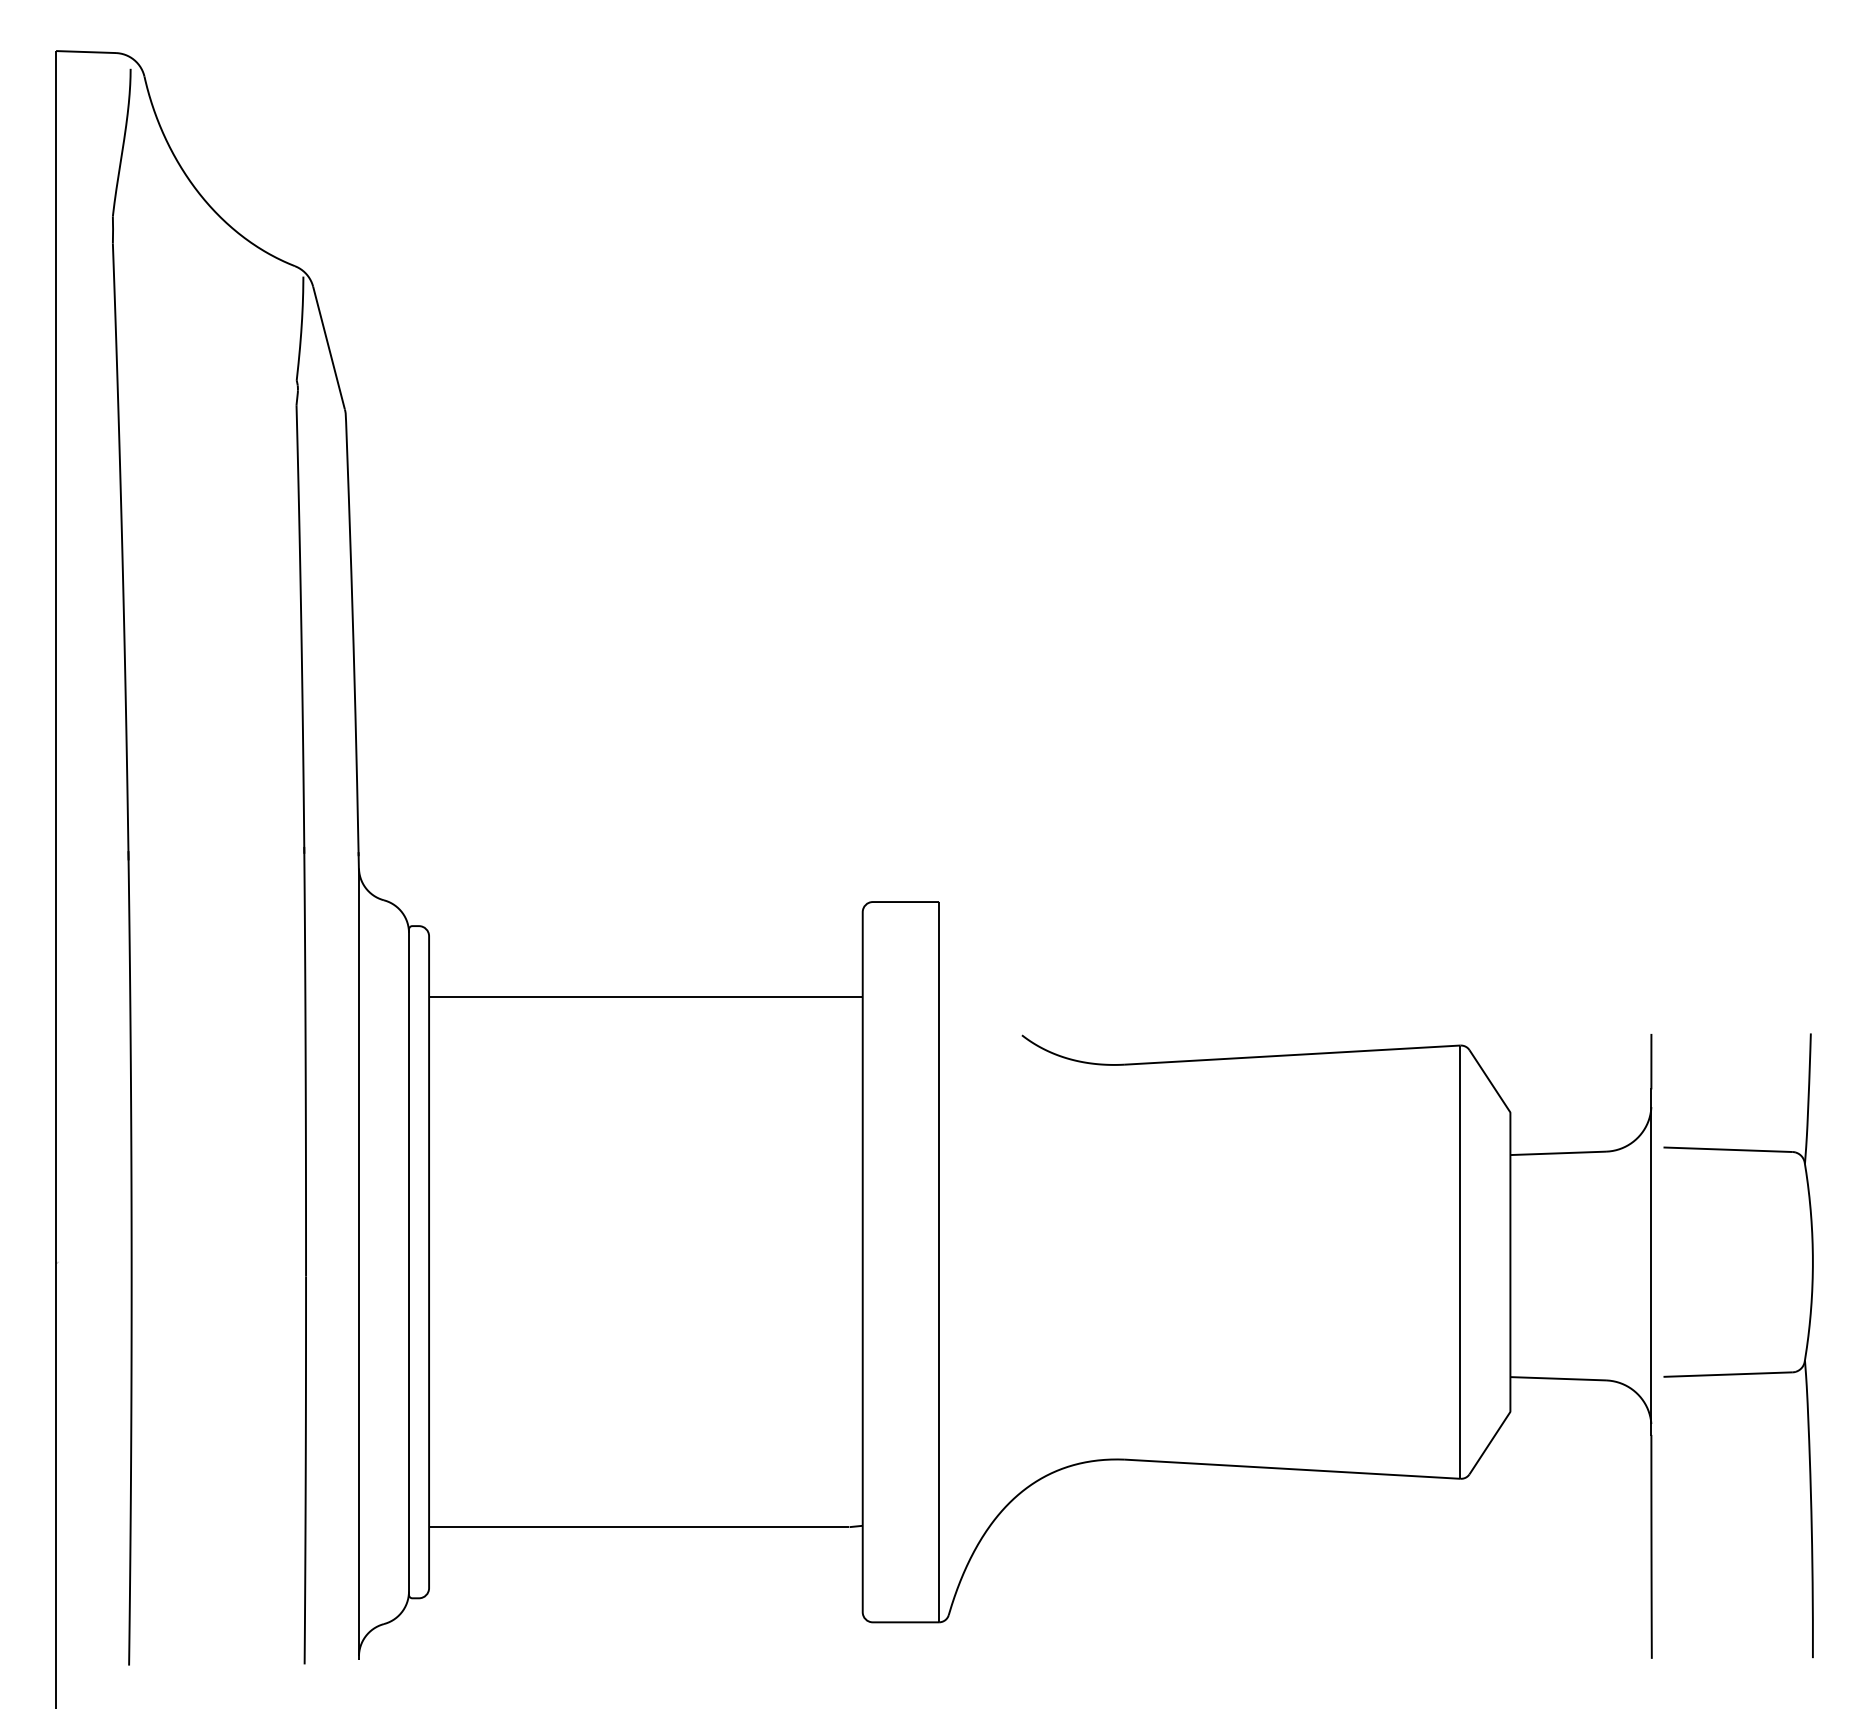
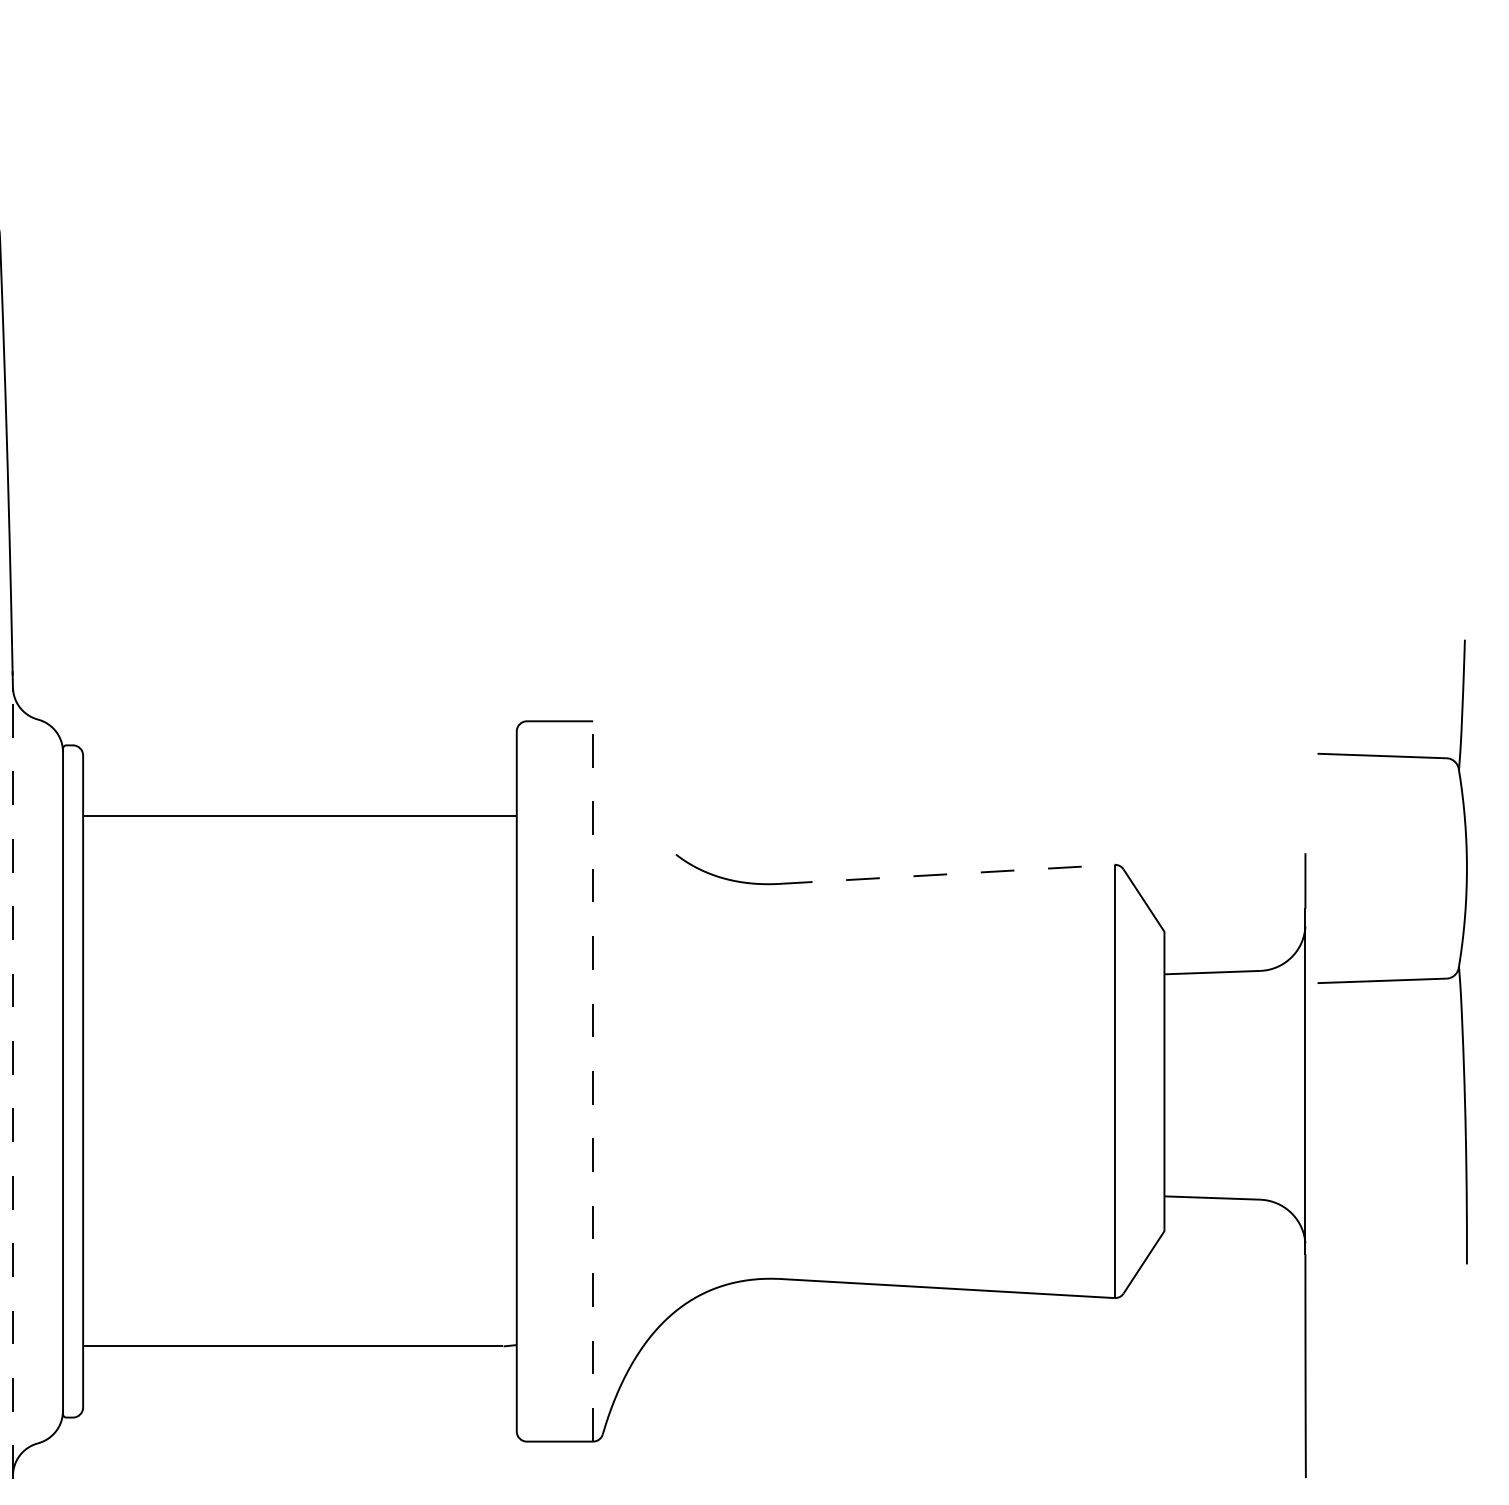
line: (1293, 1055) -> (947, 874), solid -> dashed
line: (939, 1261) -> (593, 1080), solid -> dashed
line: (358, 1266) -> (12, 1085), solid -> dashed
part: (1738, 1373) -> (1392, 979), moved

